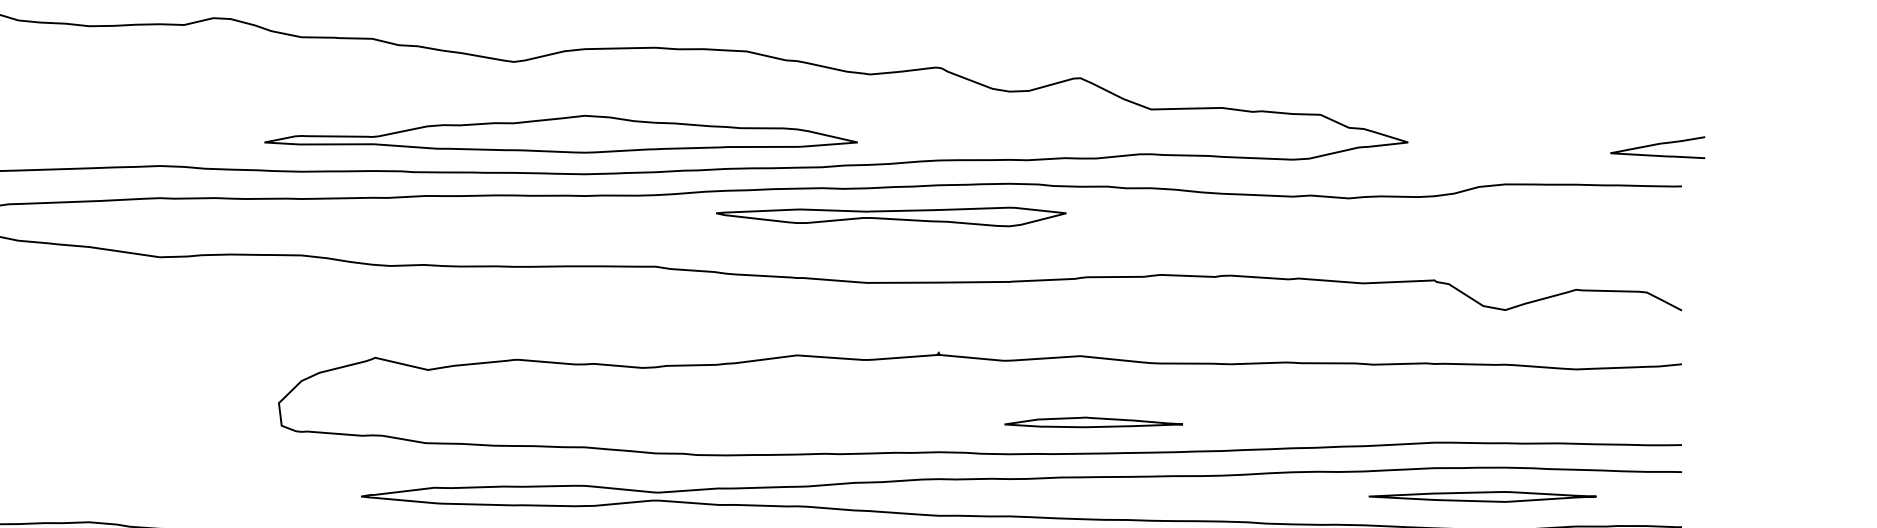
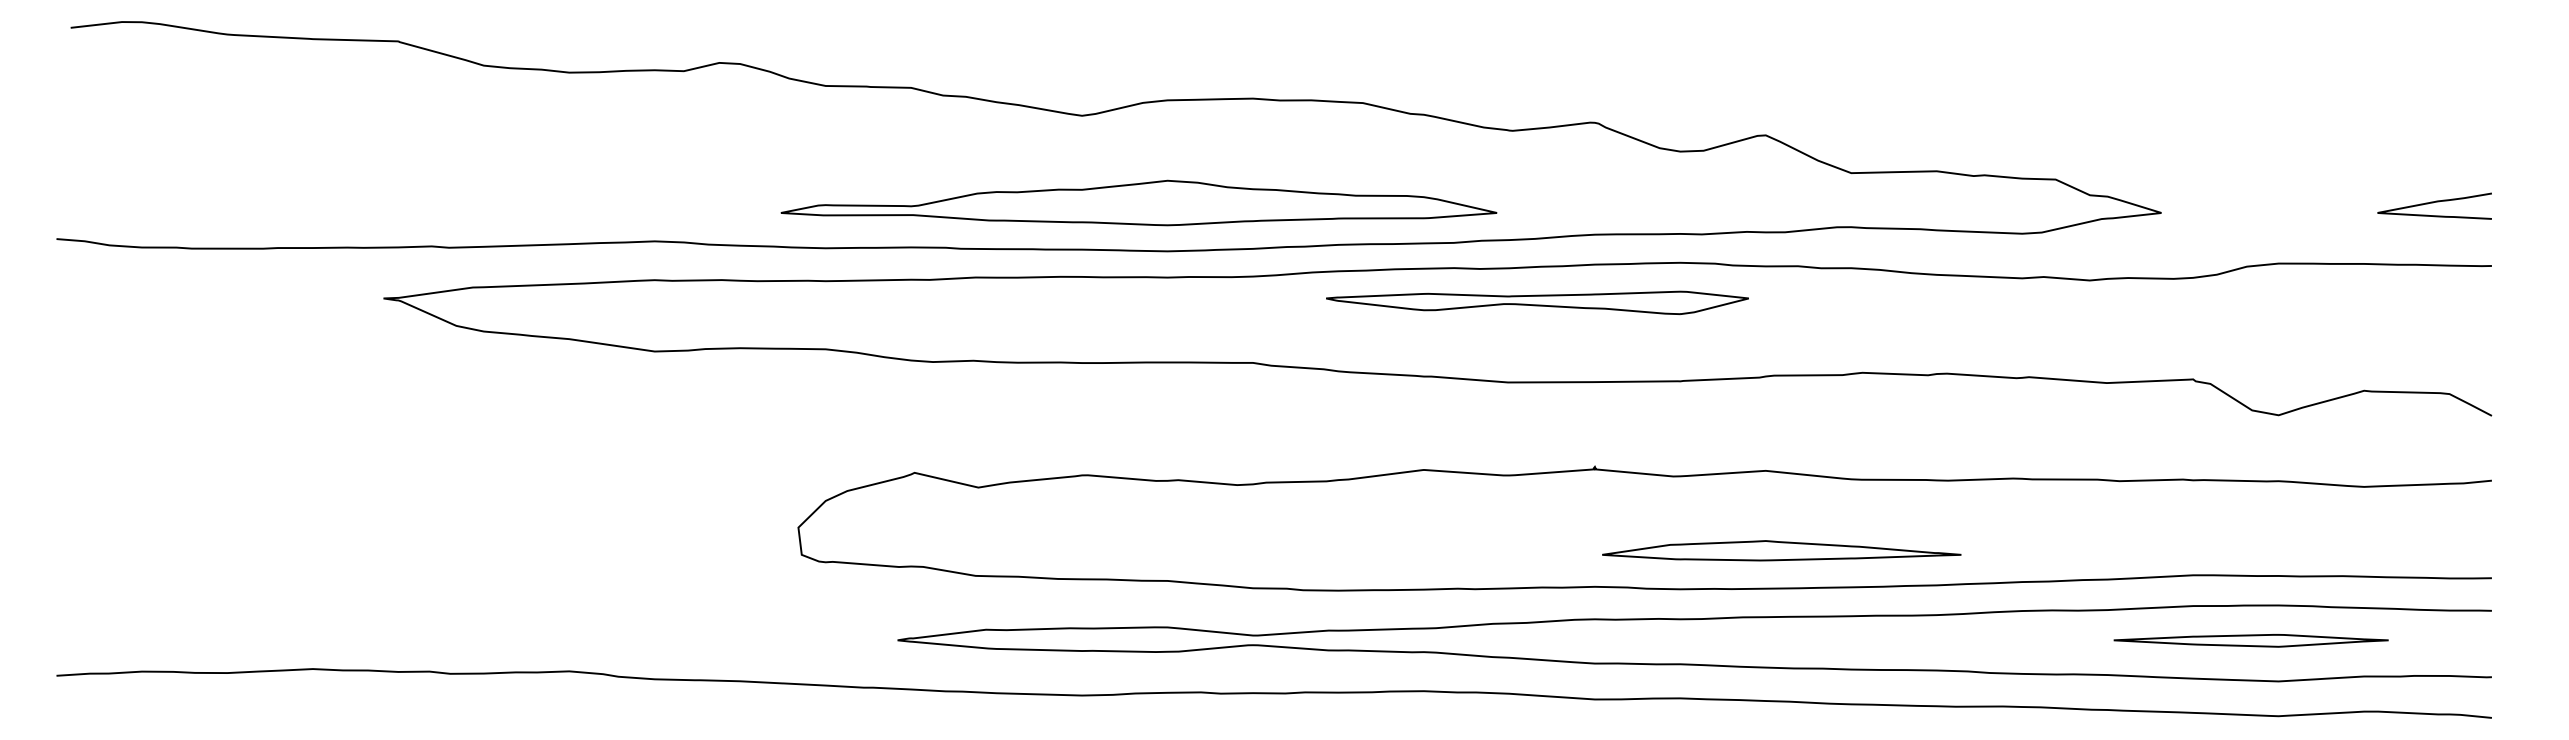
curve: (1656, 145) -> (2433, 203), moved
part: (1093, 422) -> (1781, 550), size x1.67

